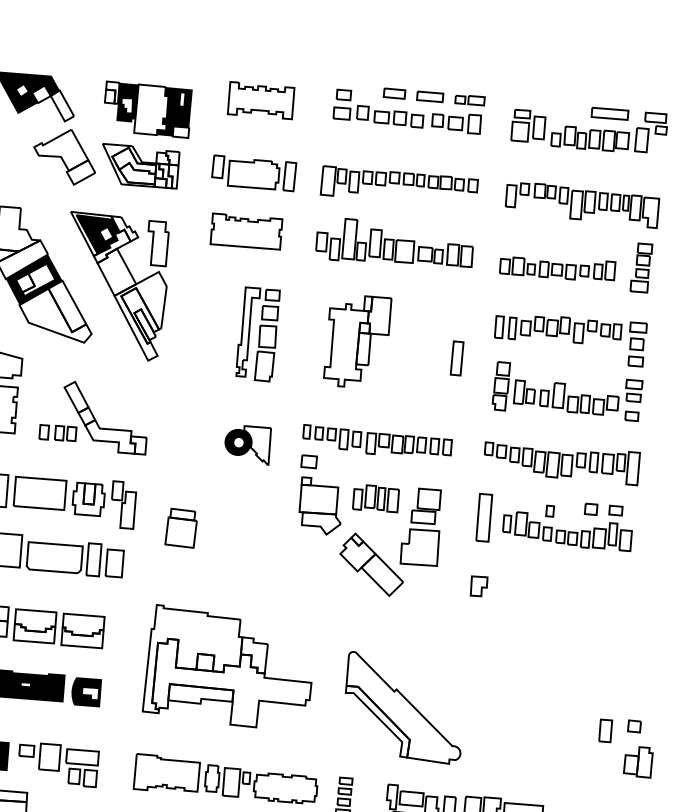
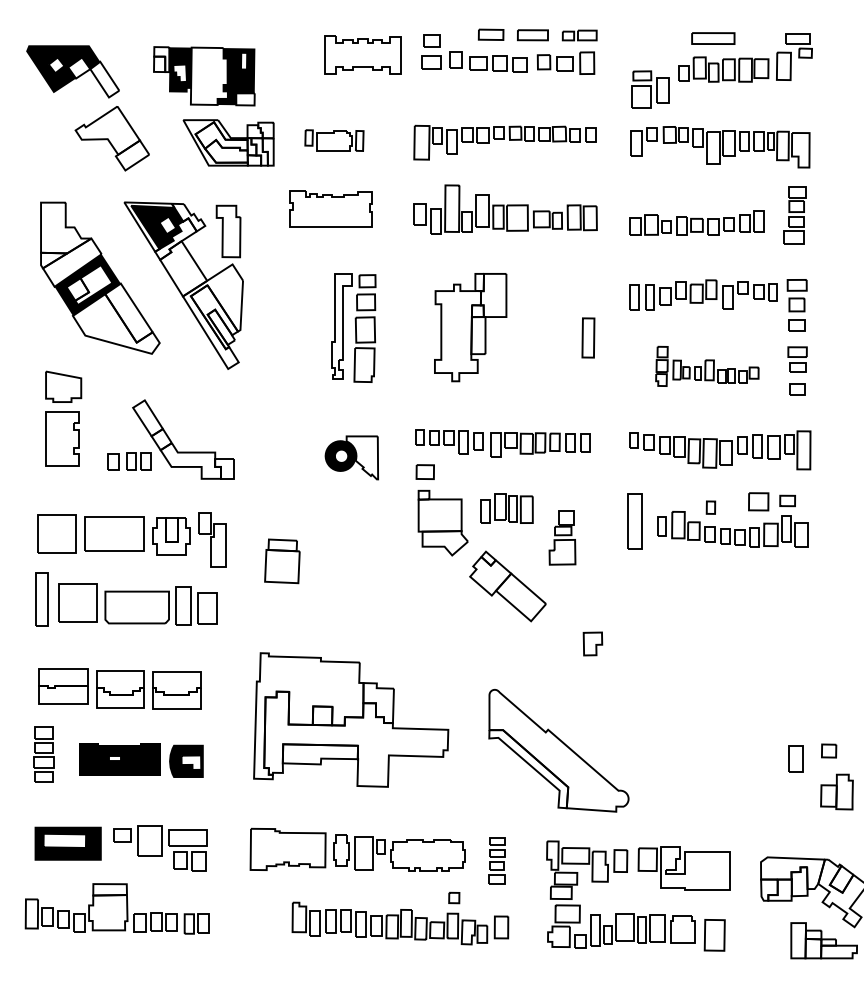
part: (260, 100) -> (362, 54), moved
part: (610, 113) -> (713, 38), moved
part: (528, 126) -> (650, 89), moved
part: (139, 165) -> (228, 142), moved
part: (254, 173) -> (334, 140), size x0.6
part: (556, 390) -> (707, 366), size x0.7
part: (591, 509) -> (758, 501), size x1.4
part: (421, 526) -> (562, 537), size x0.6
part: (478, 586) -> (592, 643), moved

